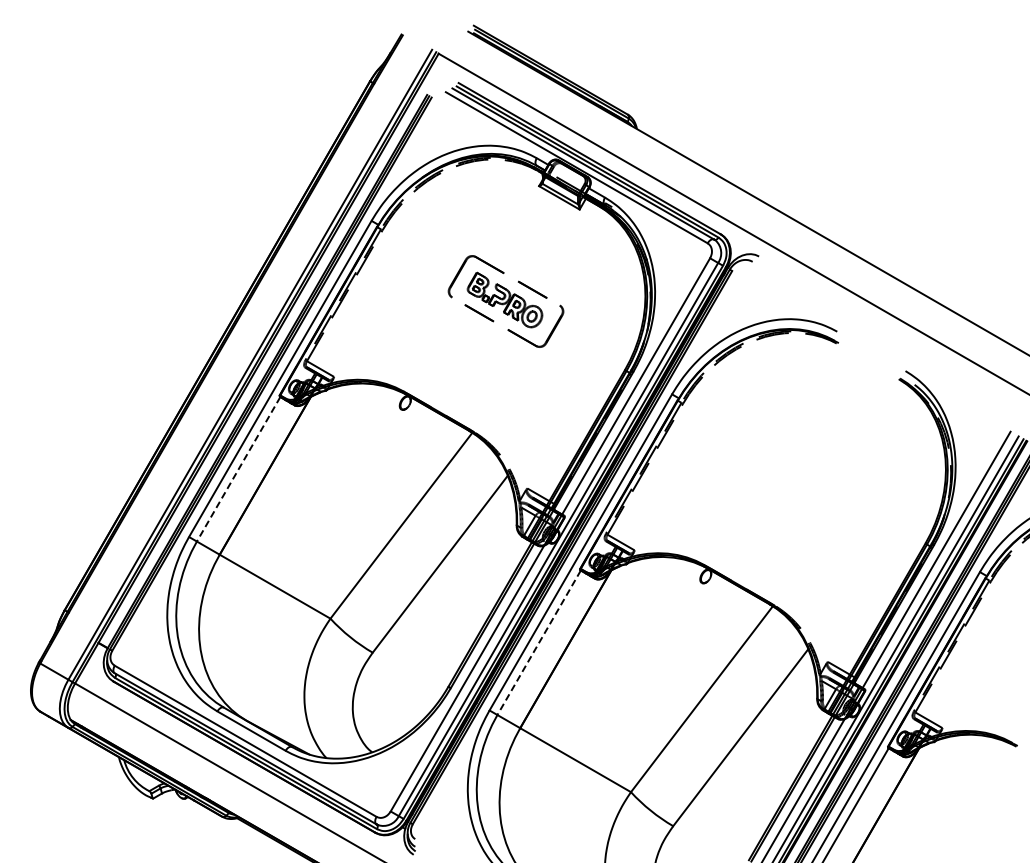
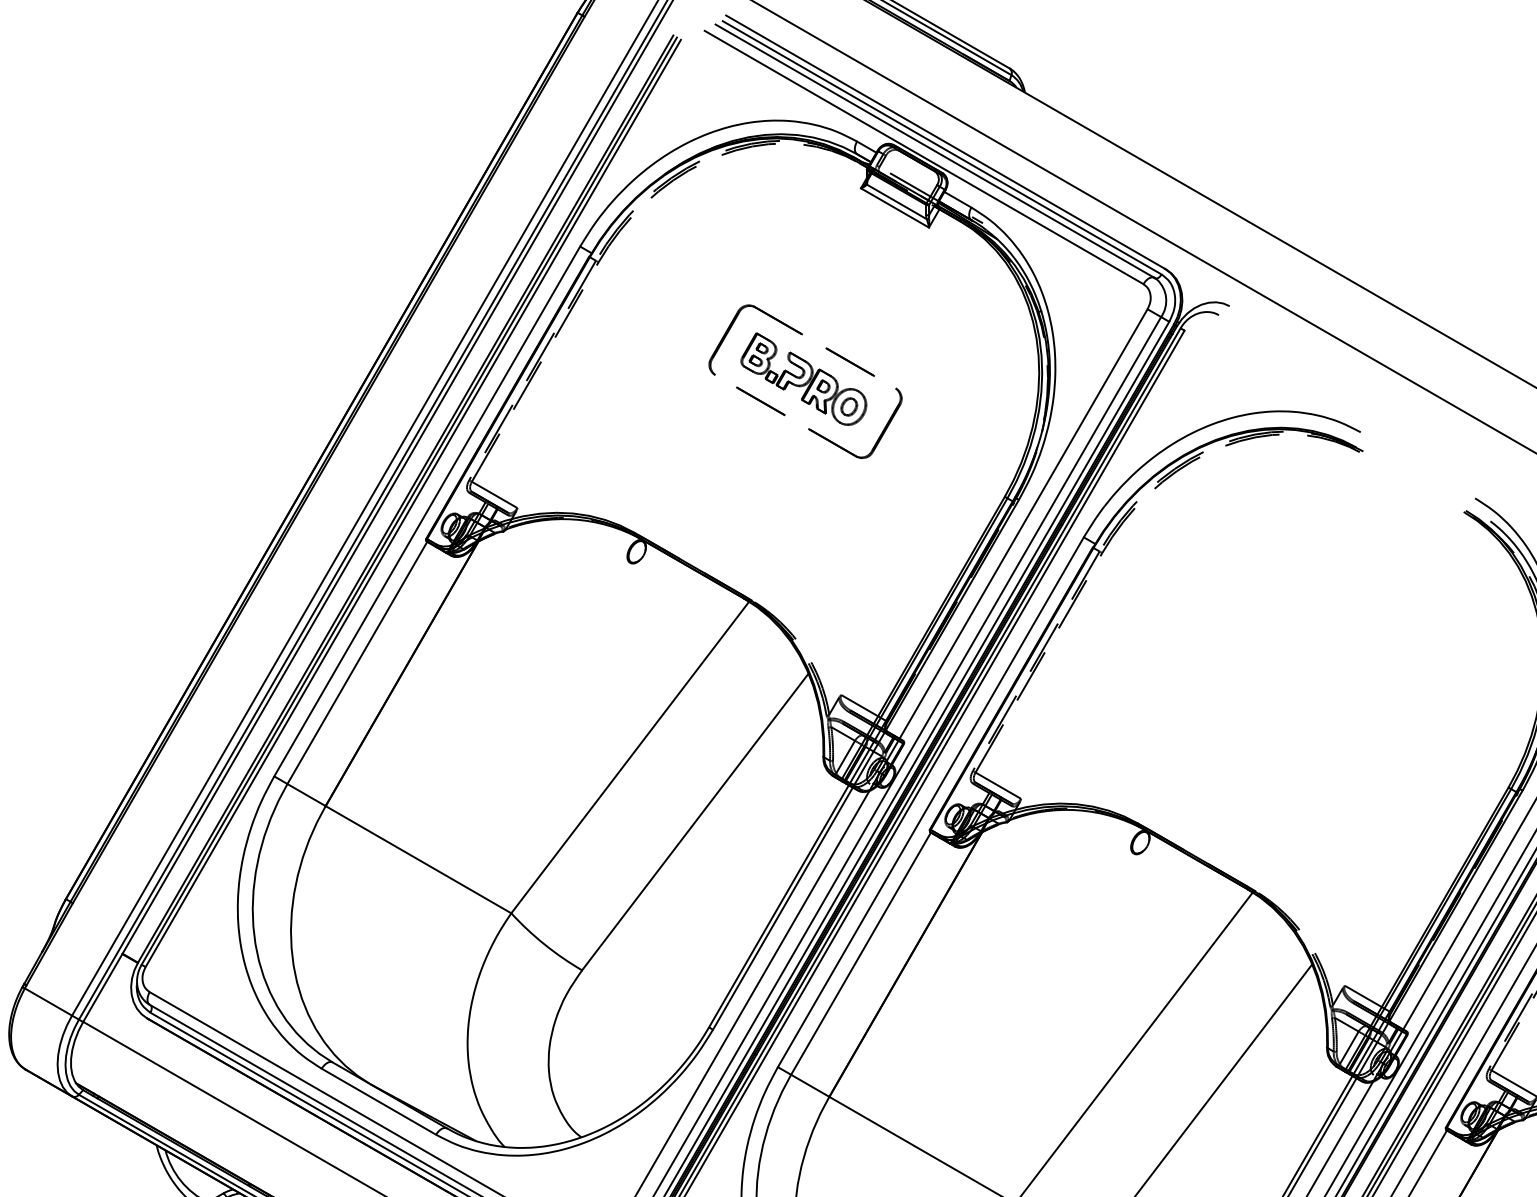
line: (238, 469) -> (357, 663), dashed -> solid
line: (538, 643) -> (859, 954), dashed -> solid

